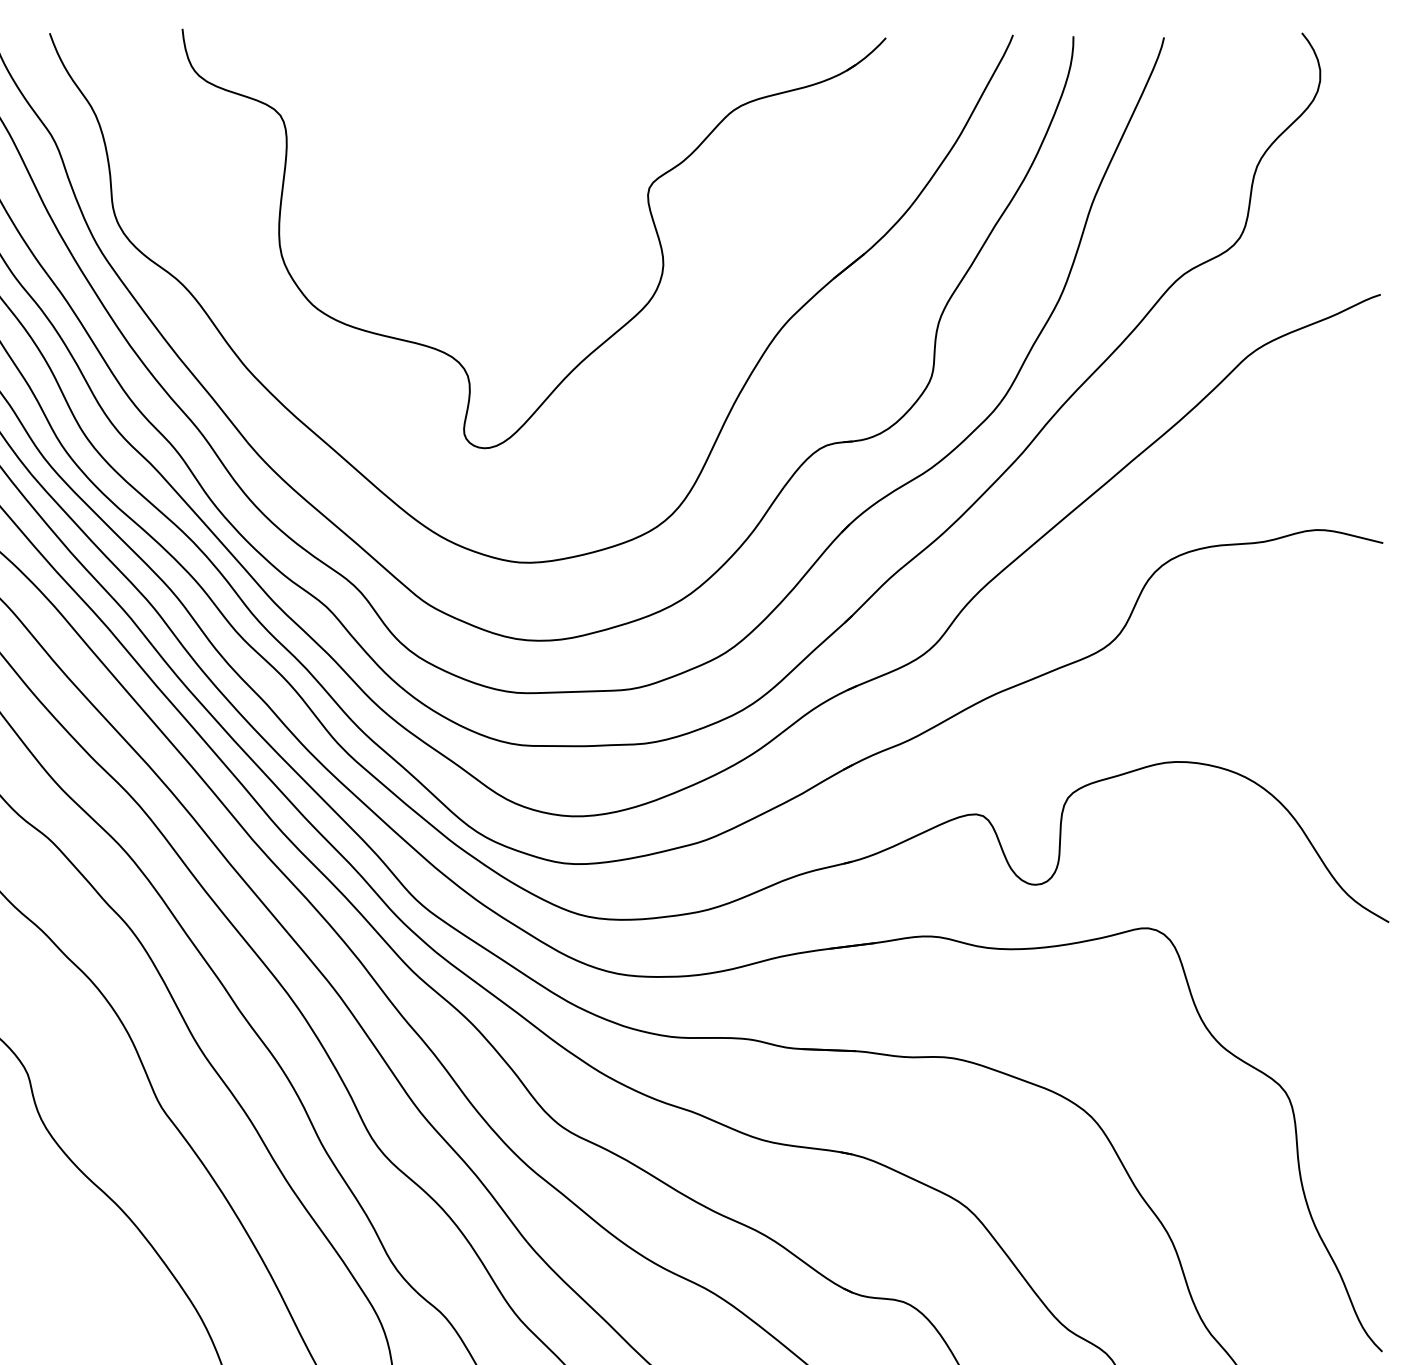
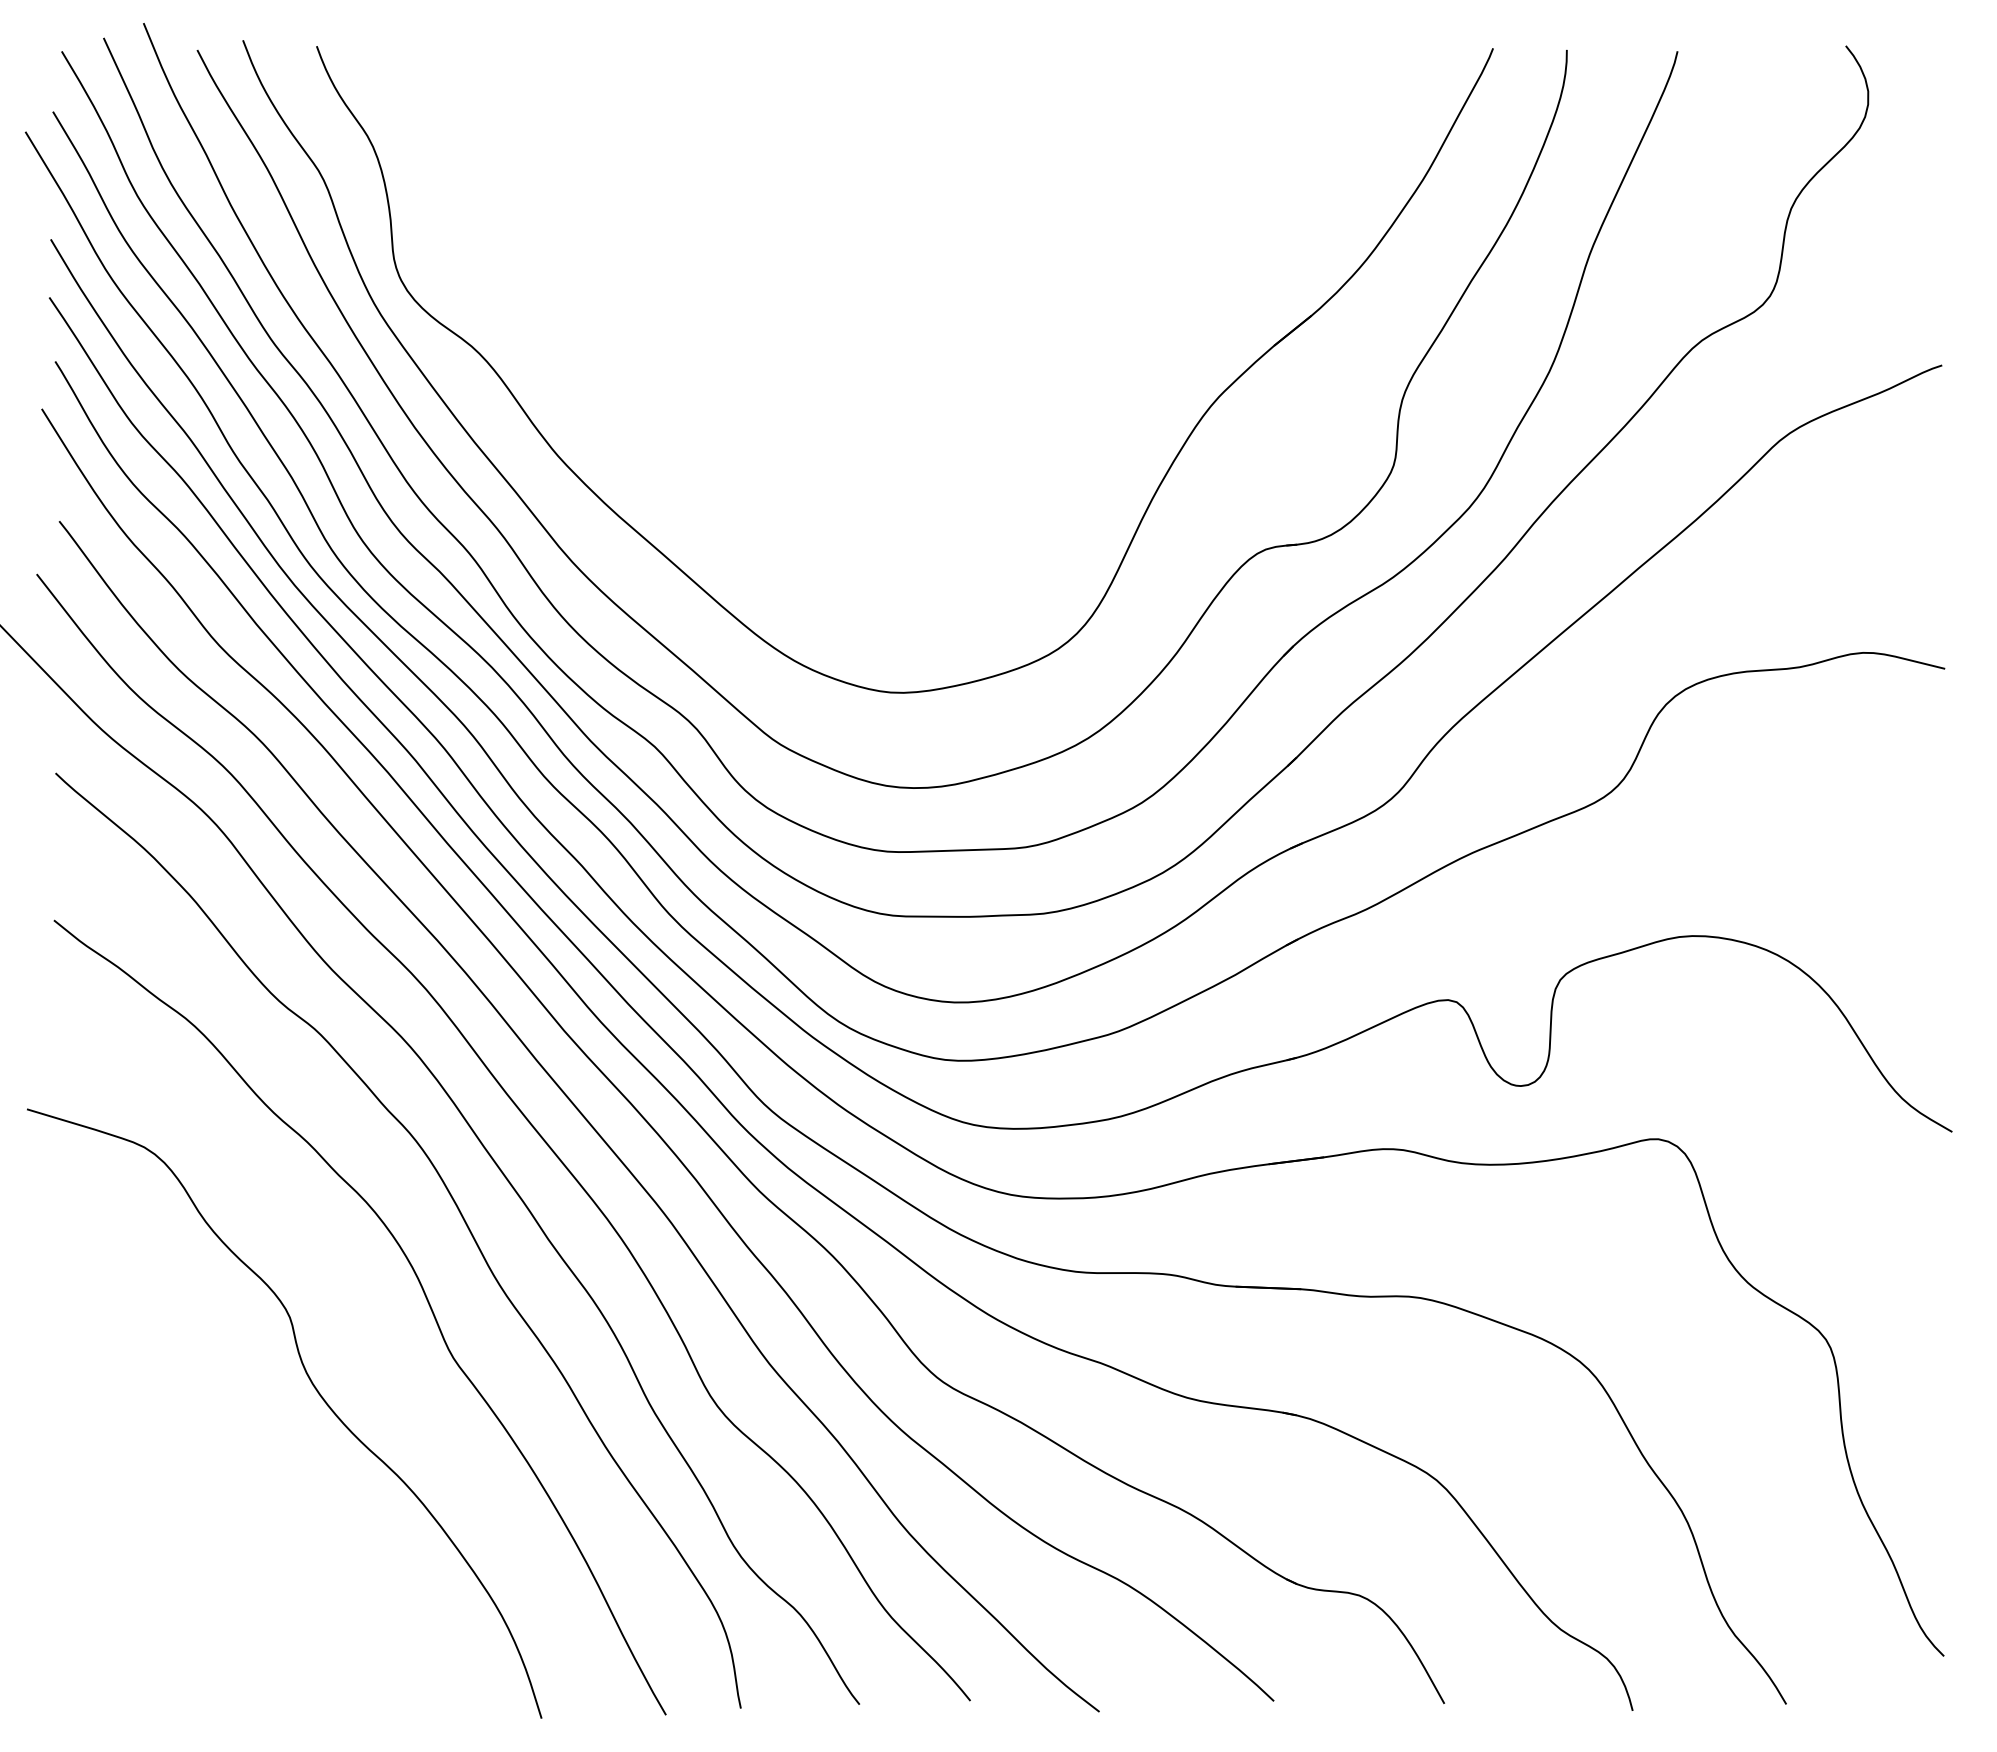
part: (648, 209) -> (1048, 261), removed

